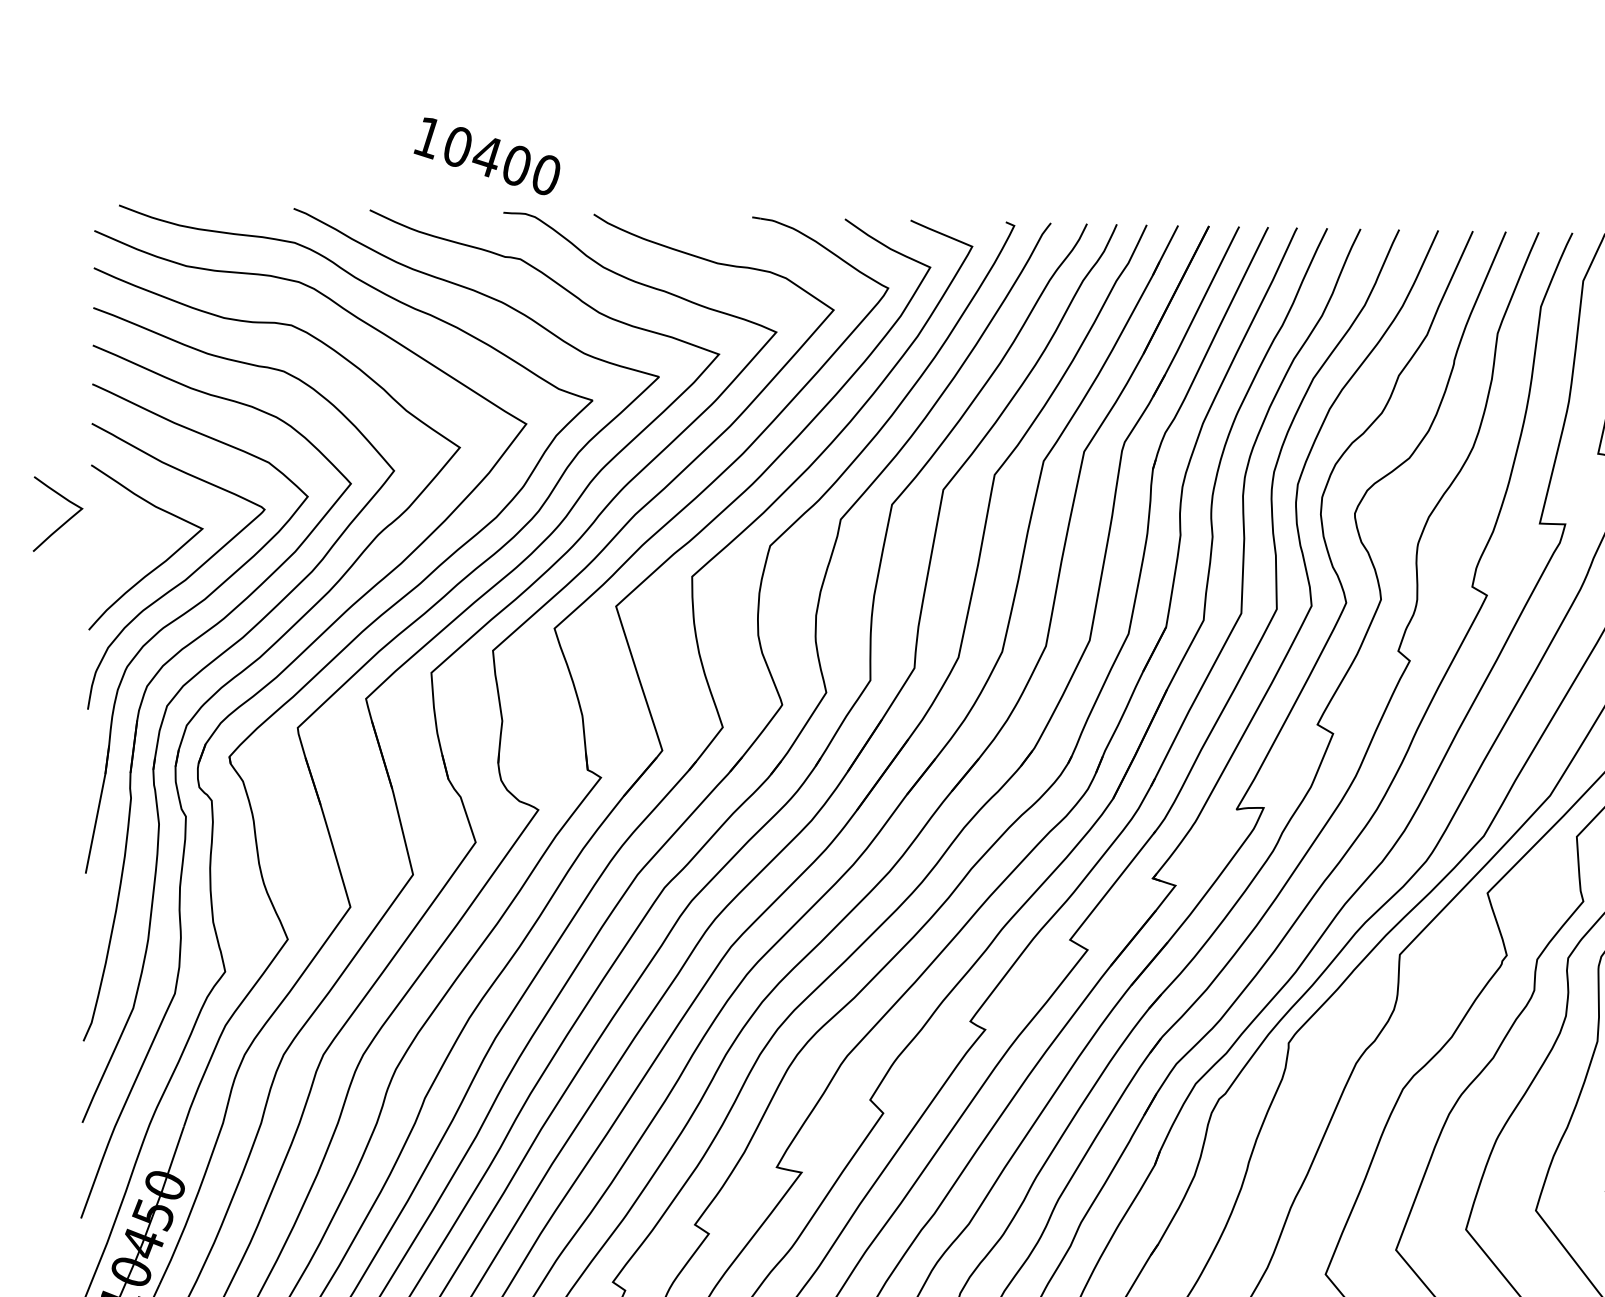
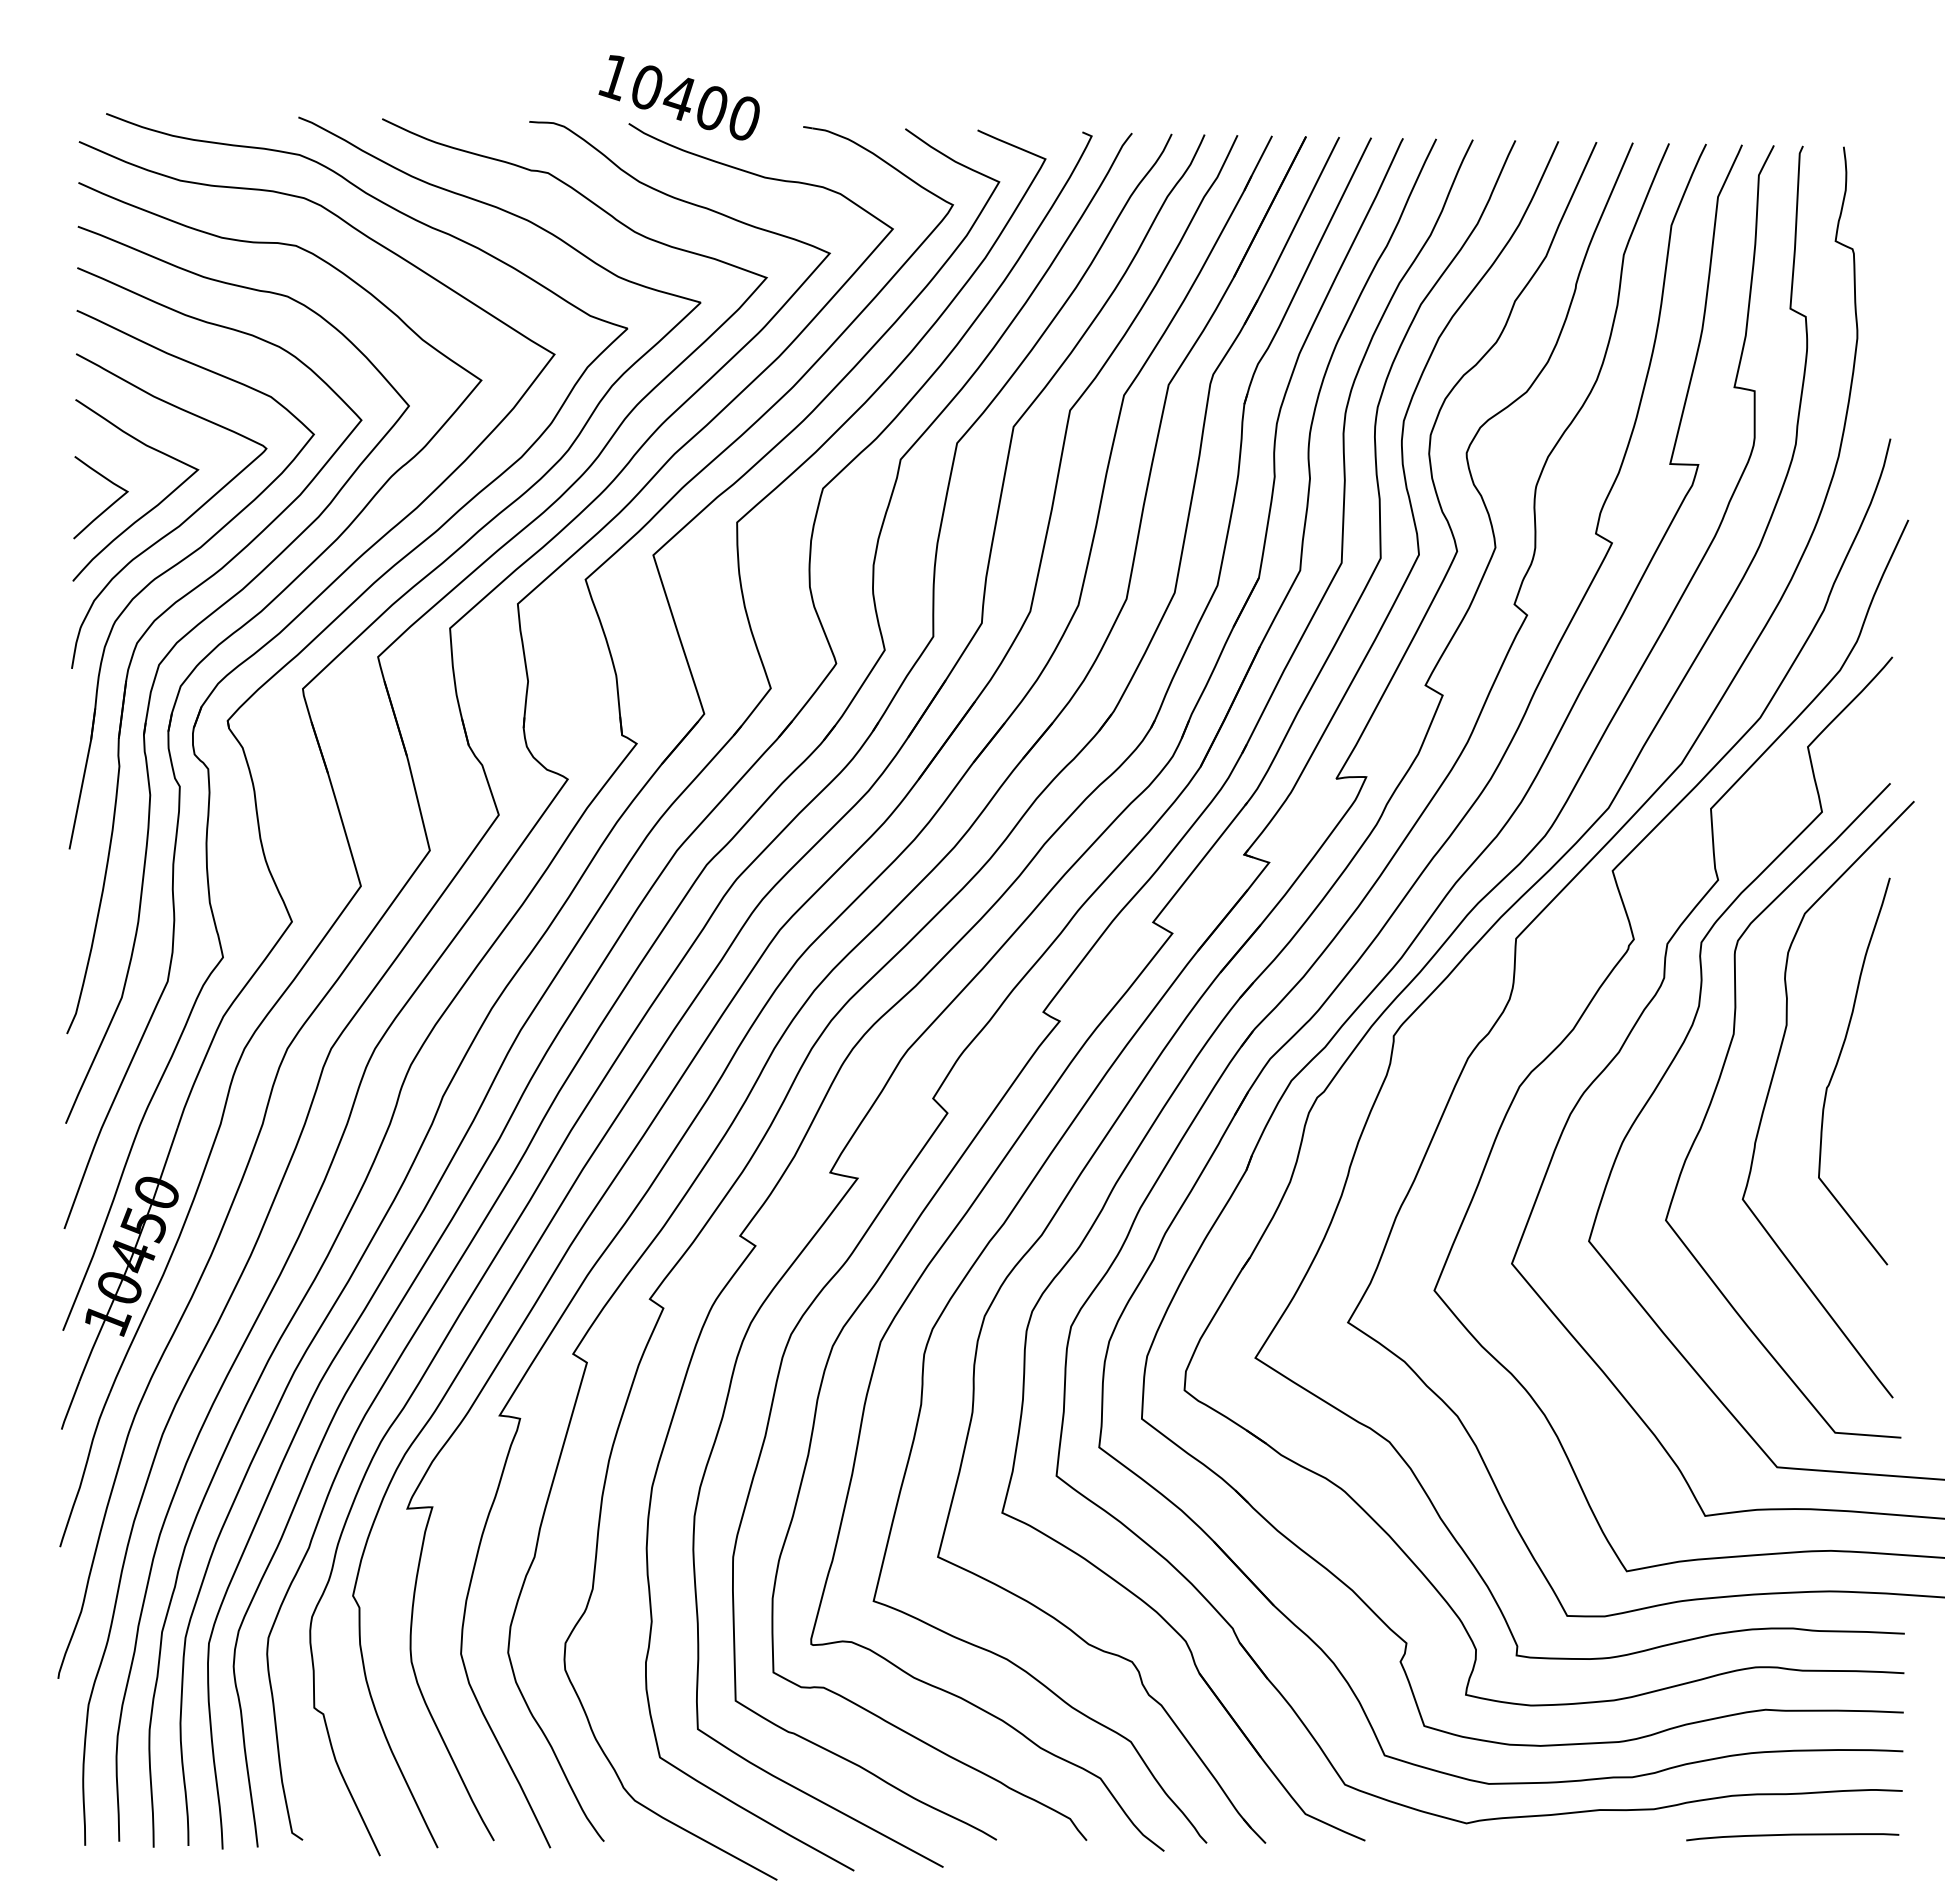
text: (486, 156) -> (678, 97), moved
curve: (65, 521) -> (109, 505), moved

